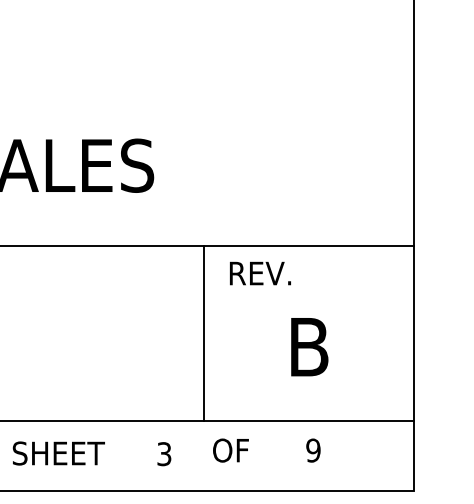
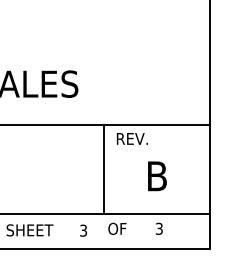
text: (311, 449) -> (158, 228), 9 -> 3

